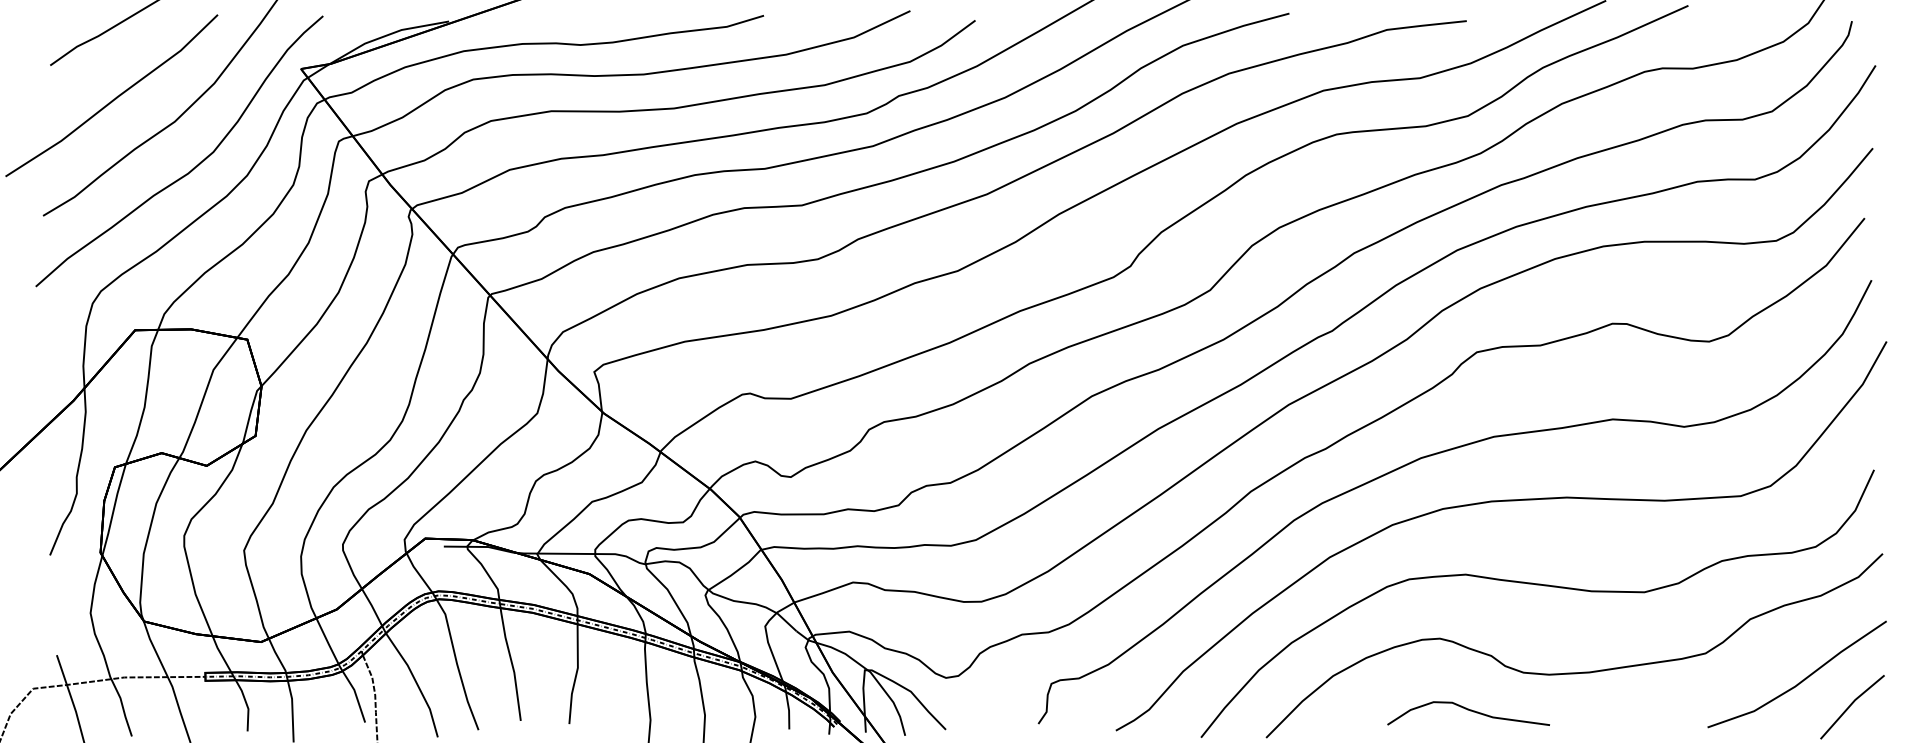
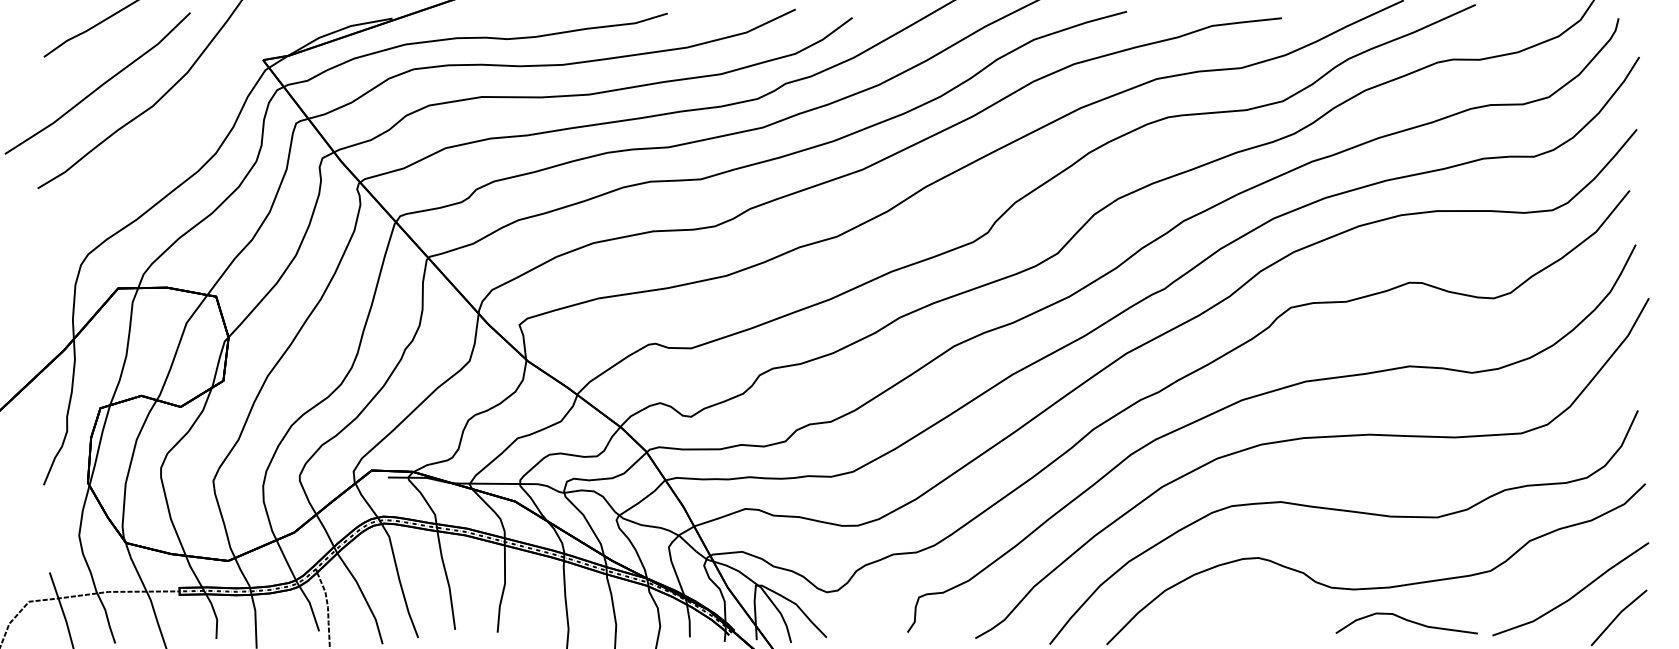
curve: (193, 167) -> (169, 146), removed
curve: (1470, 711) -> (1408, 621), moved

